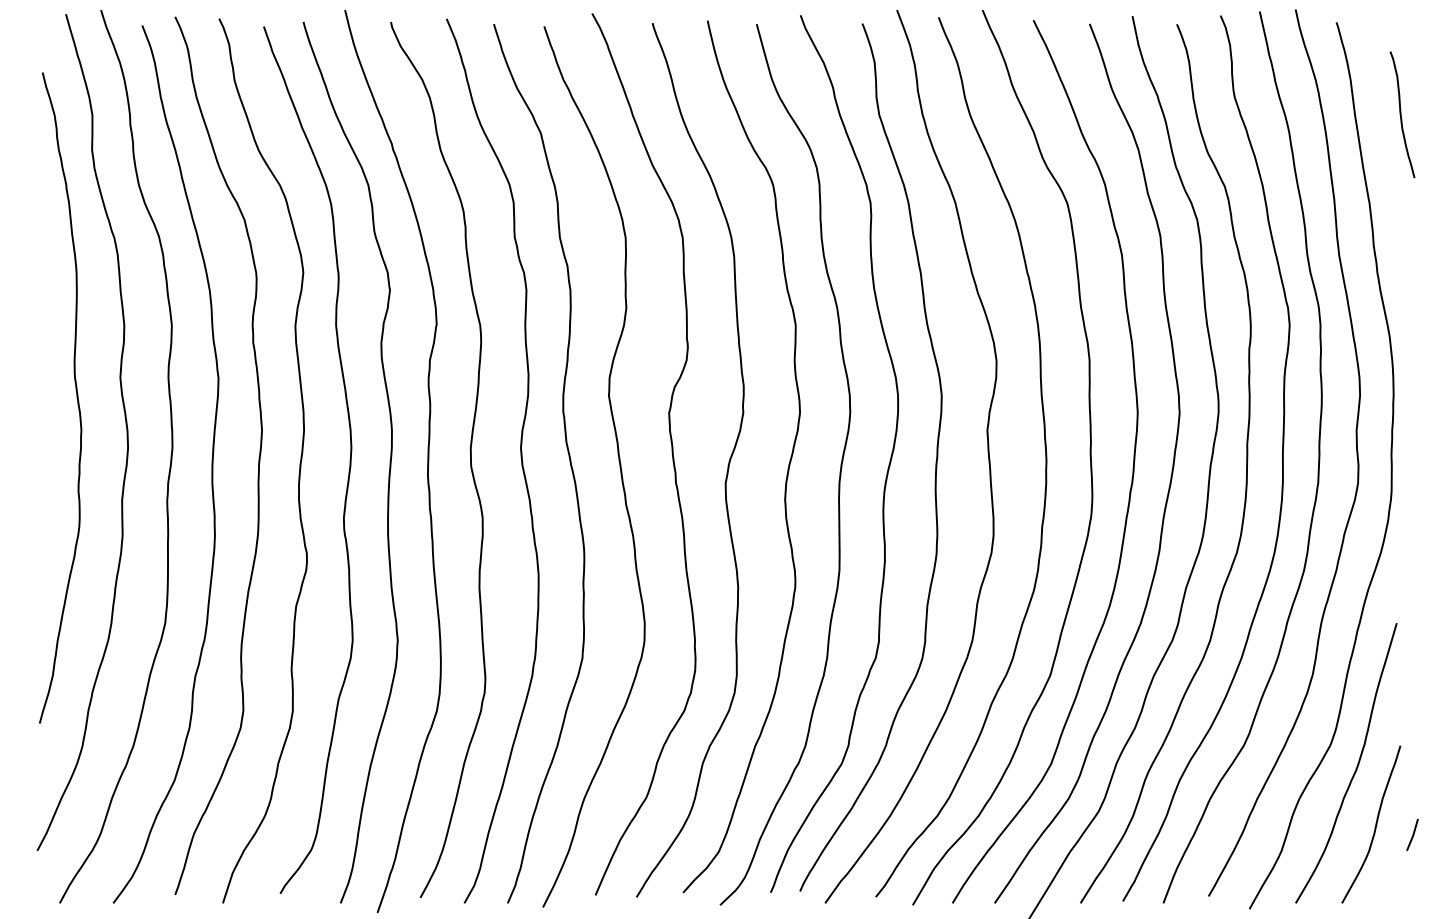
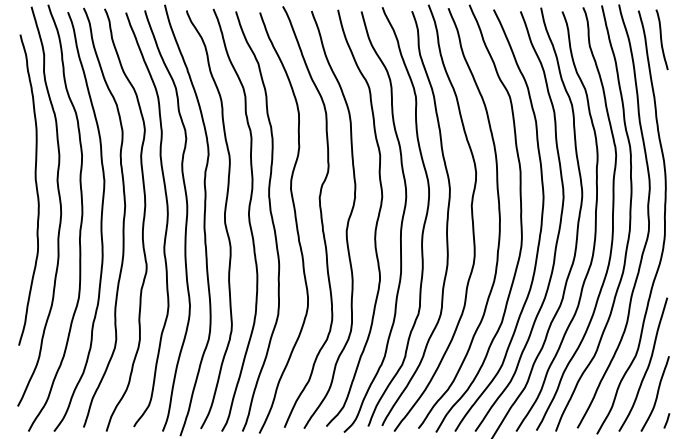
curve: (1401, 114) -> (661, 39), moved
line: (1411, 834) -> (666, 420), moved

